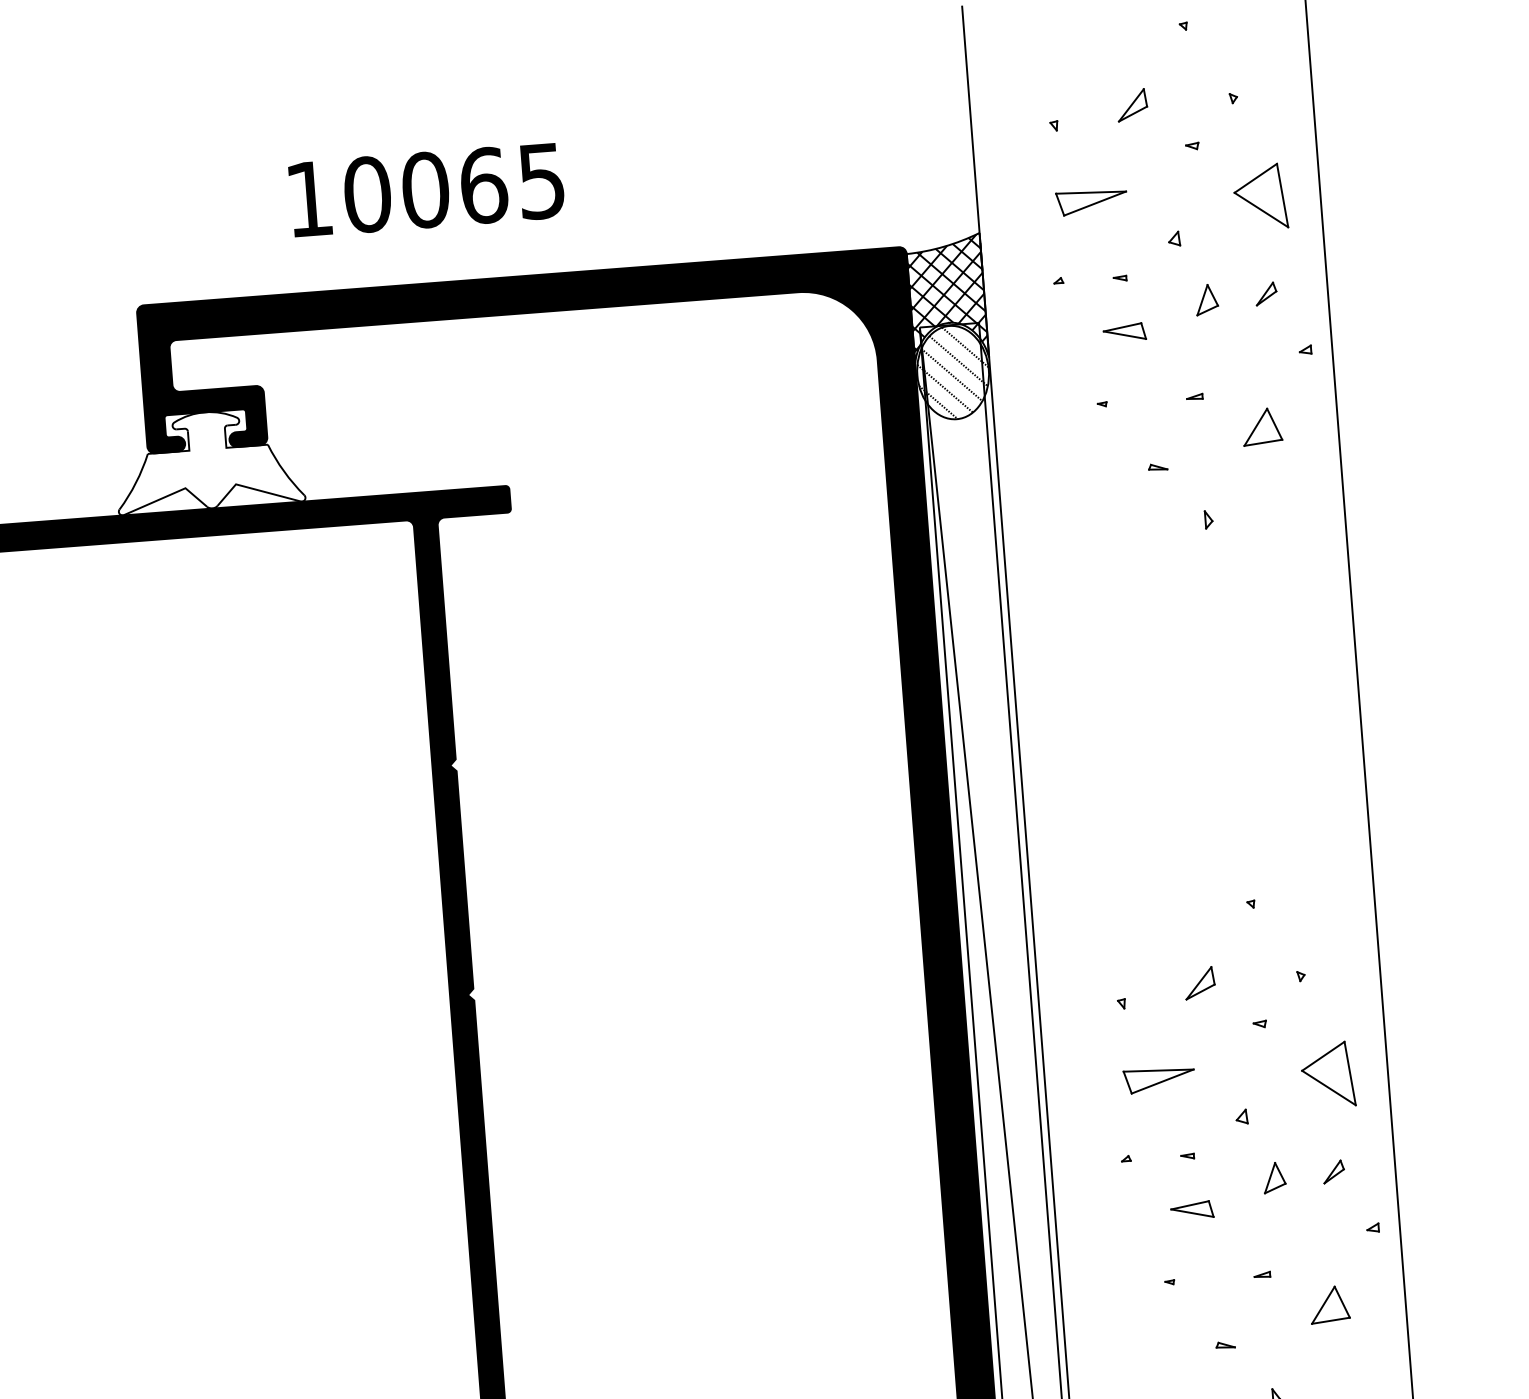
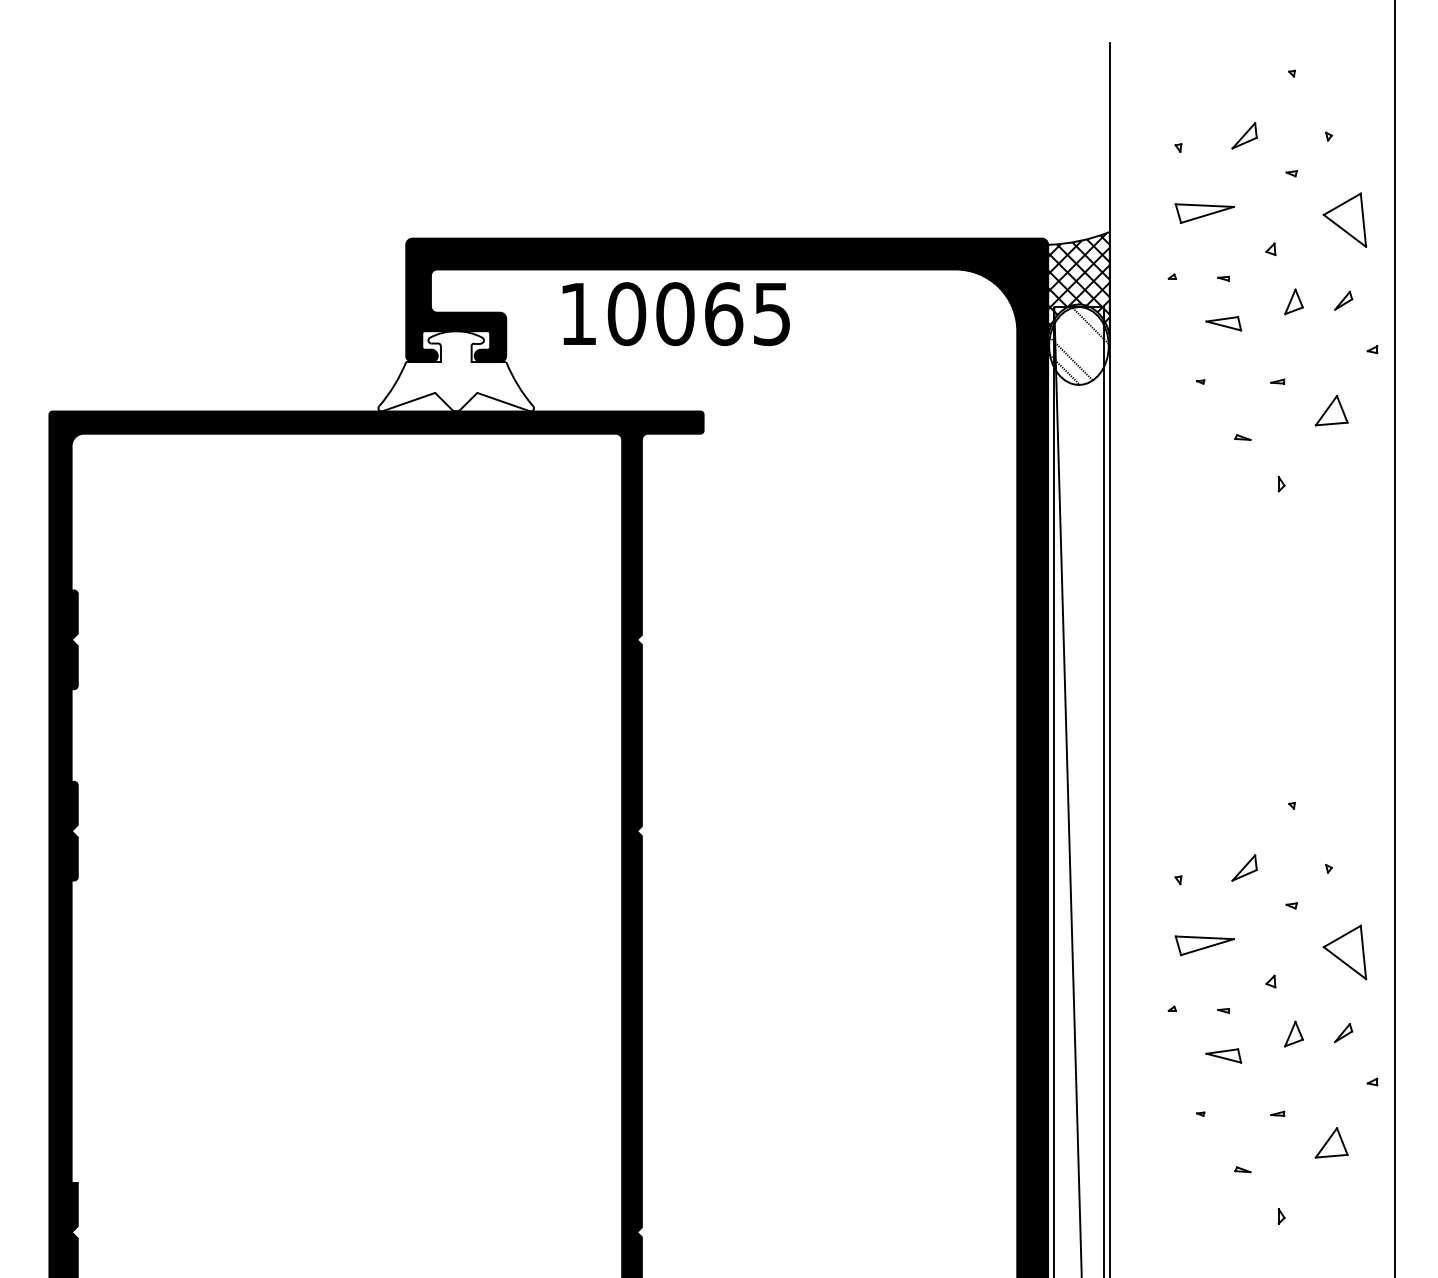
text: (425, 190) -> (675, 314), moved
line: (957, 360) -> (1083, 336), removed
line: (951, 374) -> (1077, 347), removed

